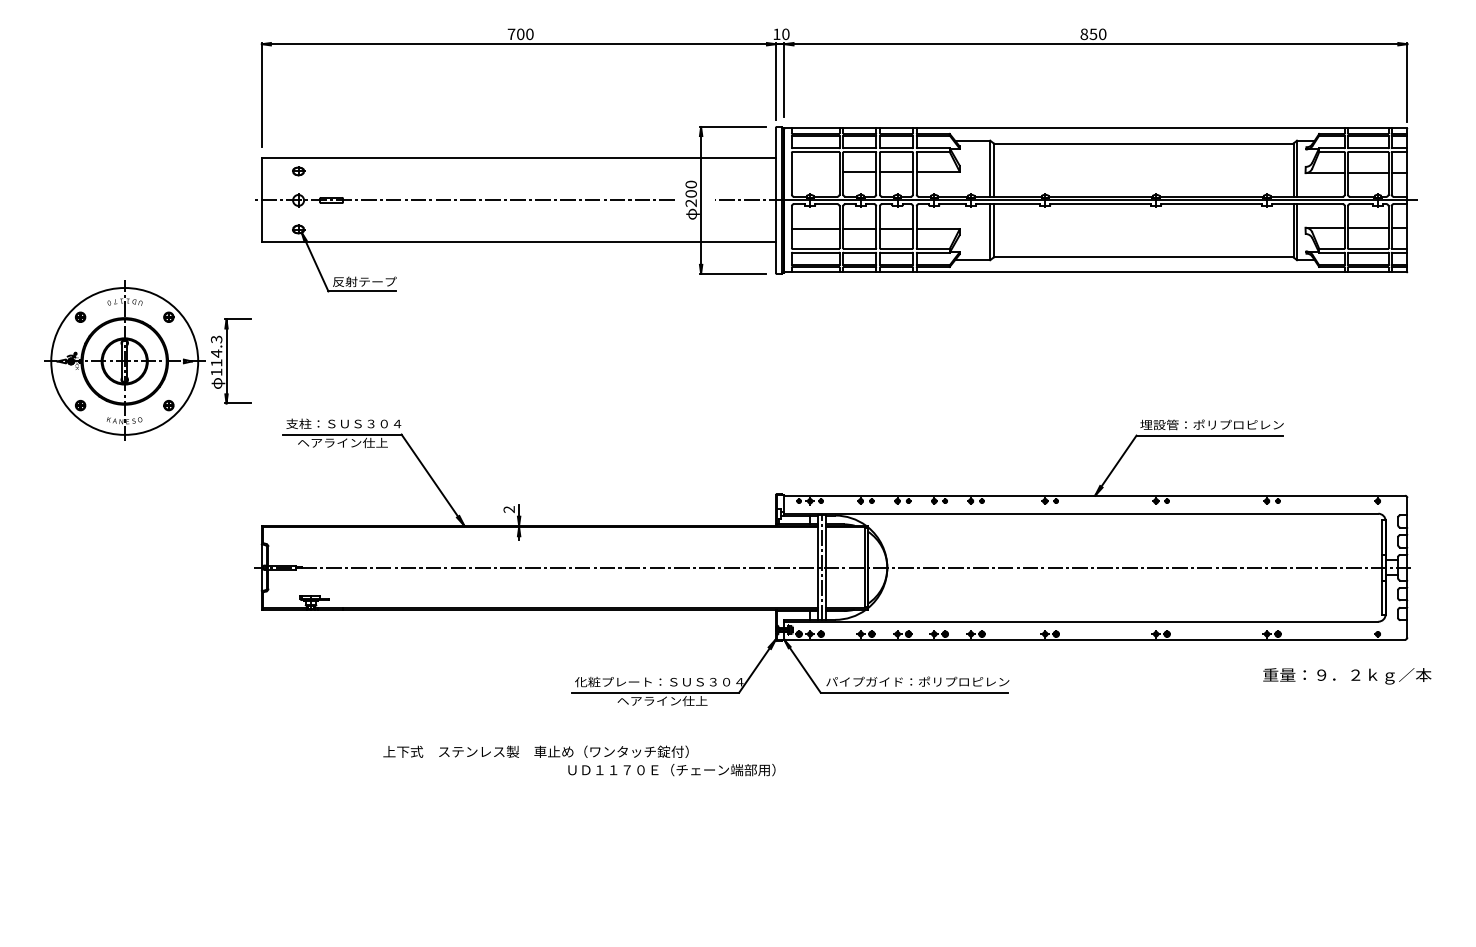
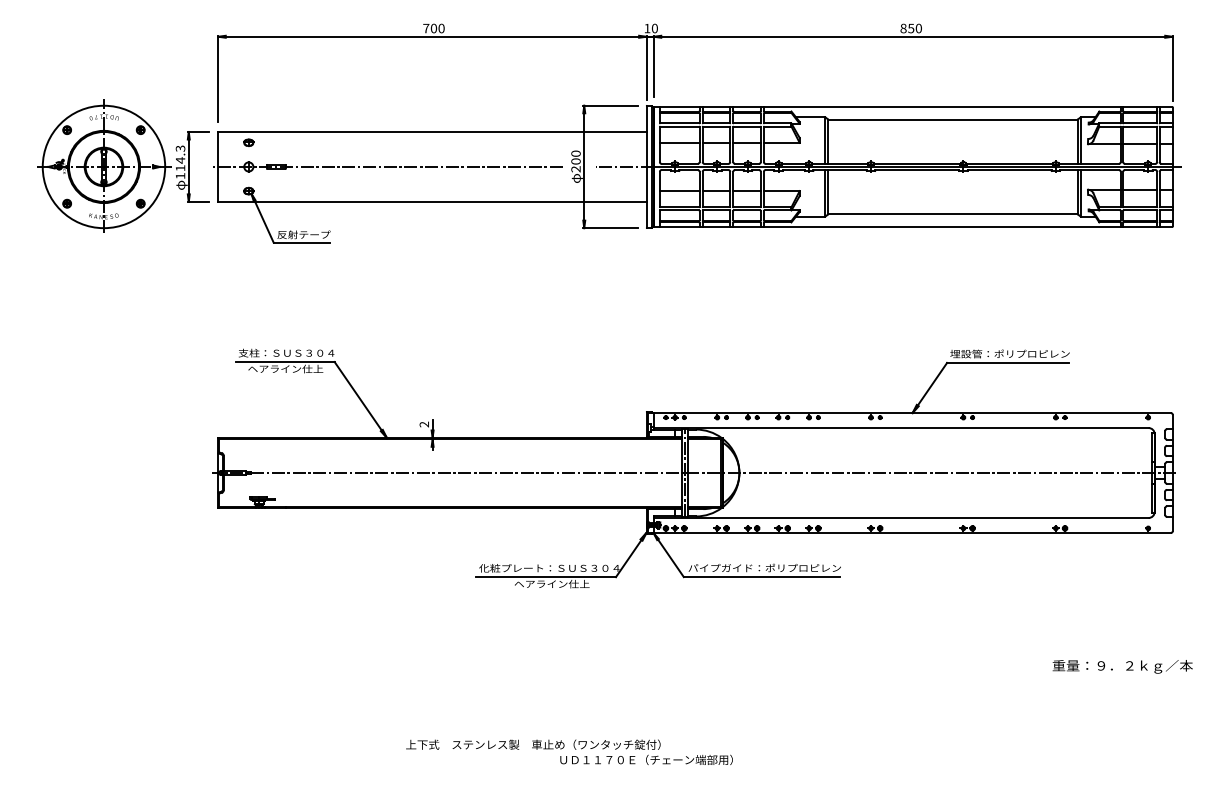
line: (815, 171) -> (679, 142), added
part: (147, 360) -> (122, 166), moved
text: (1347, 676) -> (1122, 666), moved
text: (579, 760) -> (569, 751), moved

